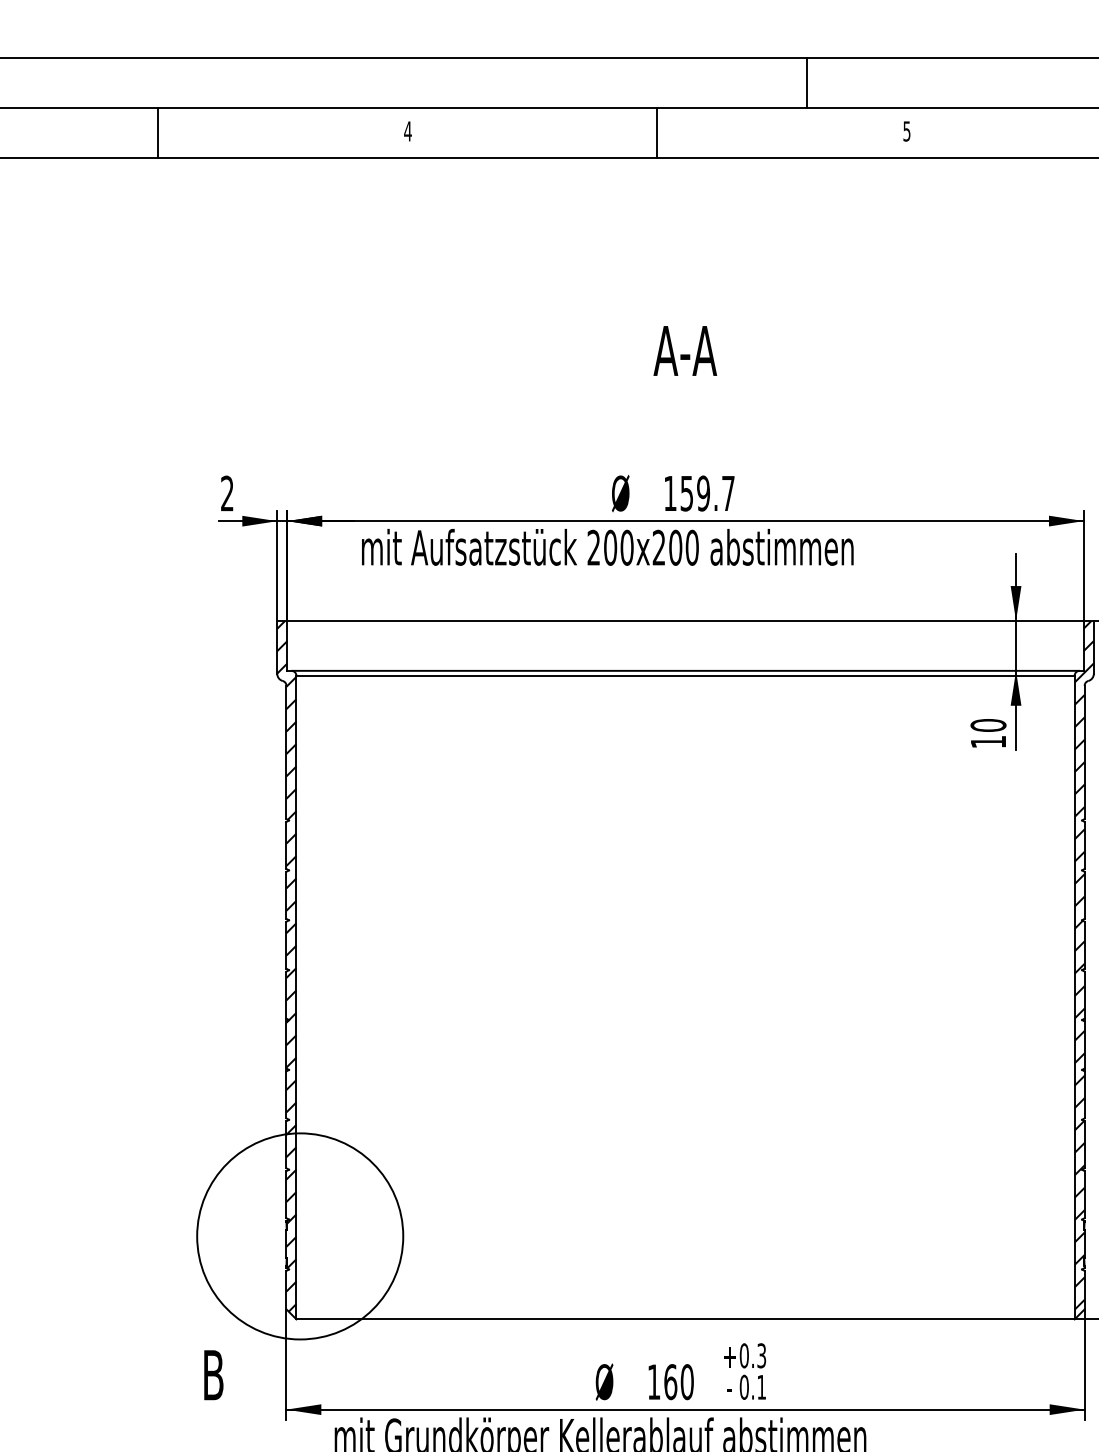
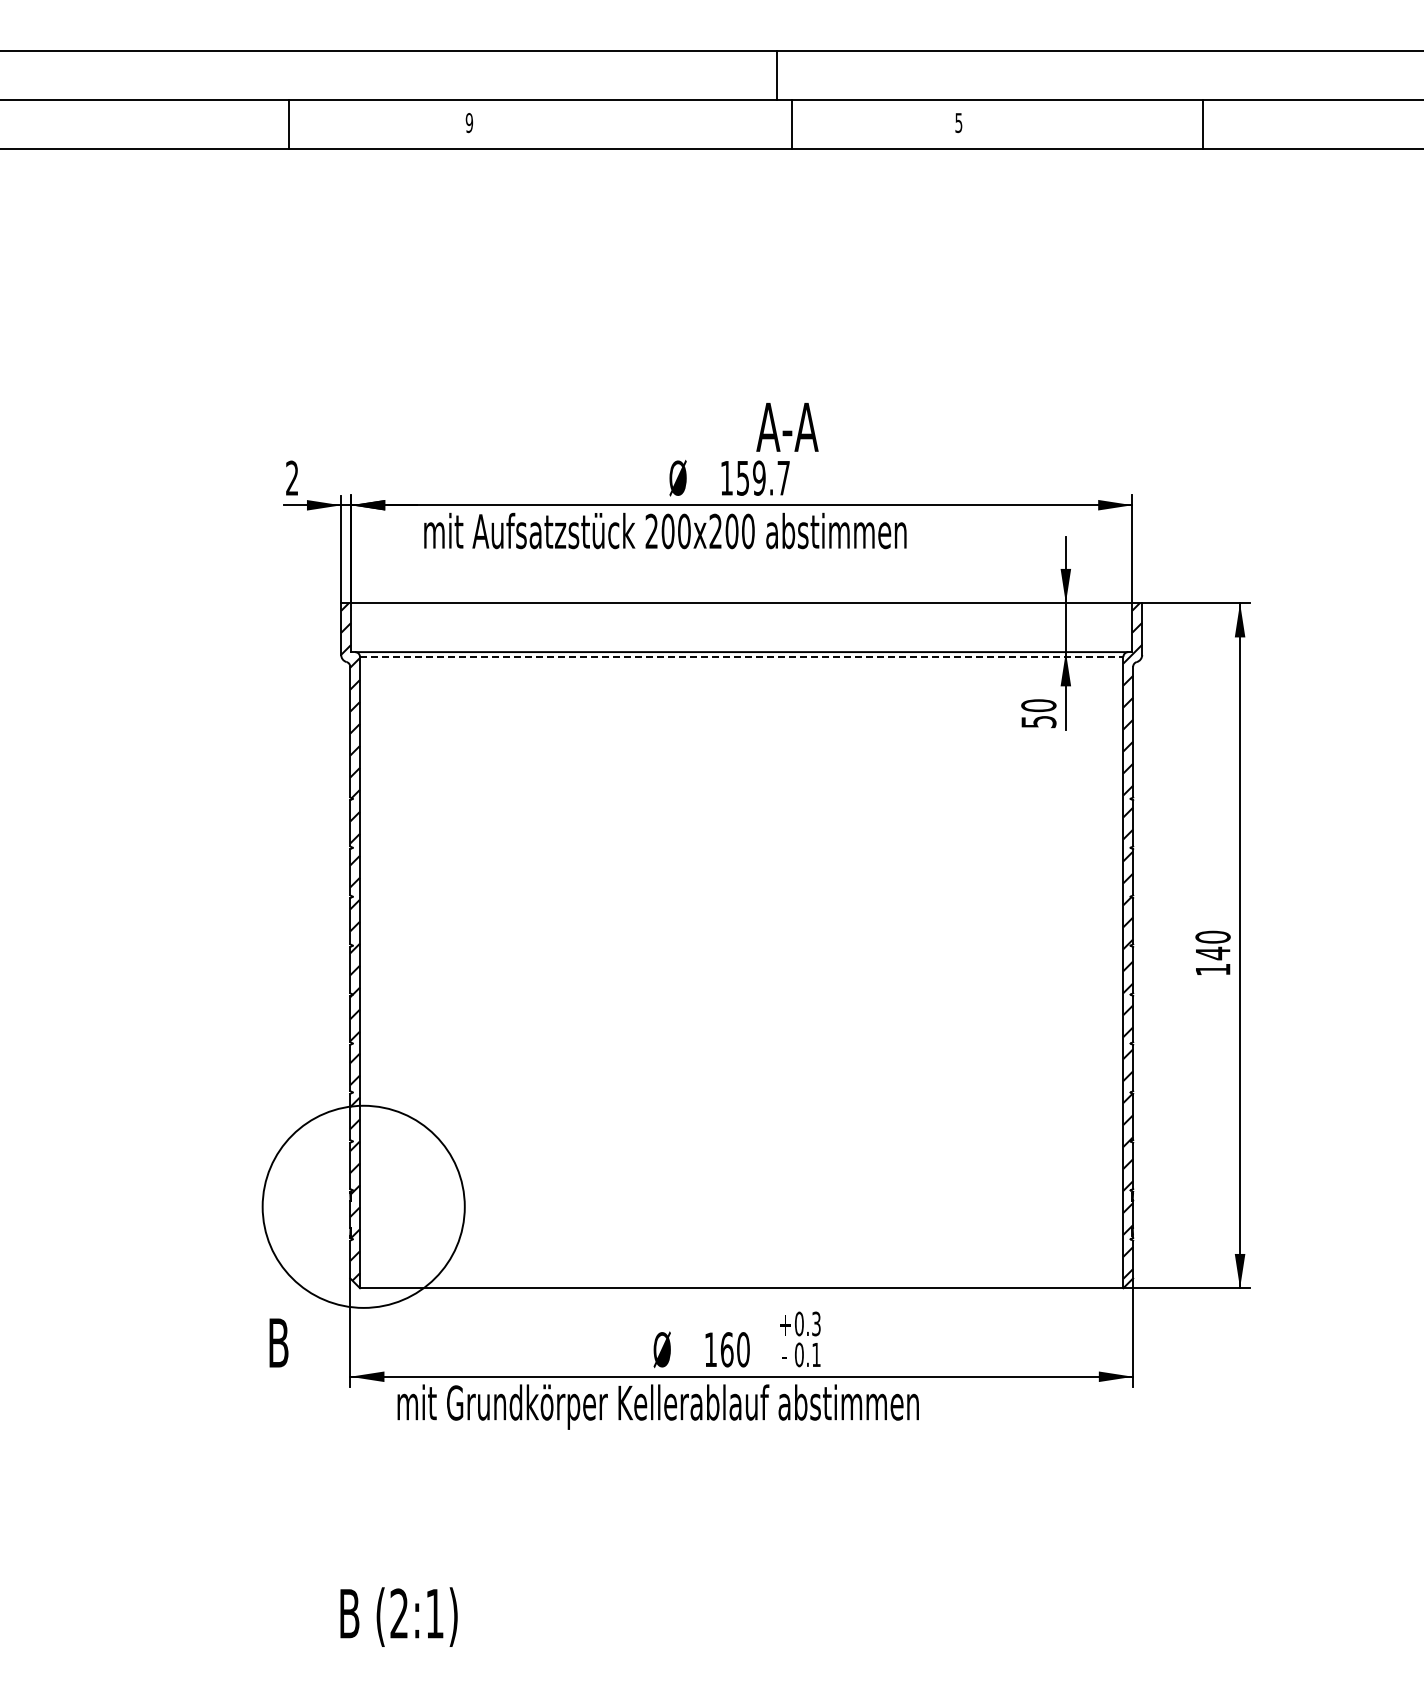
line: (806, 81) -> (776, 74), moved
line: (158, 131) -> (288, 123), moved
text: (408, 131) -> (469, 123), 4 -> 9
line: (656, 131) -> (791, 123), moved
text: (685, 351) -> (787, 427), moved
line: (685, 676) -> (741, 657), solid -> dashed
text: (988, 742) -> (1038, 722), 10 -> 50

